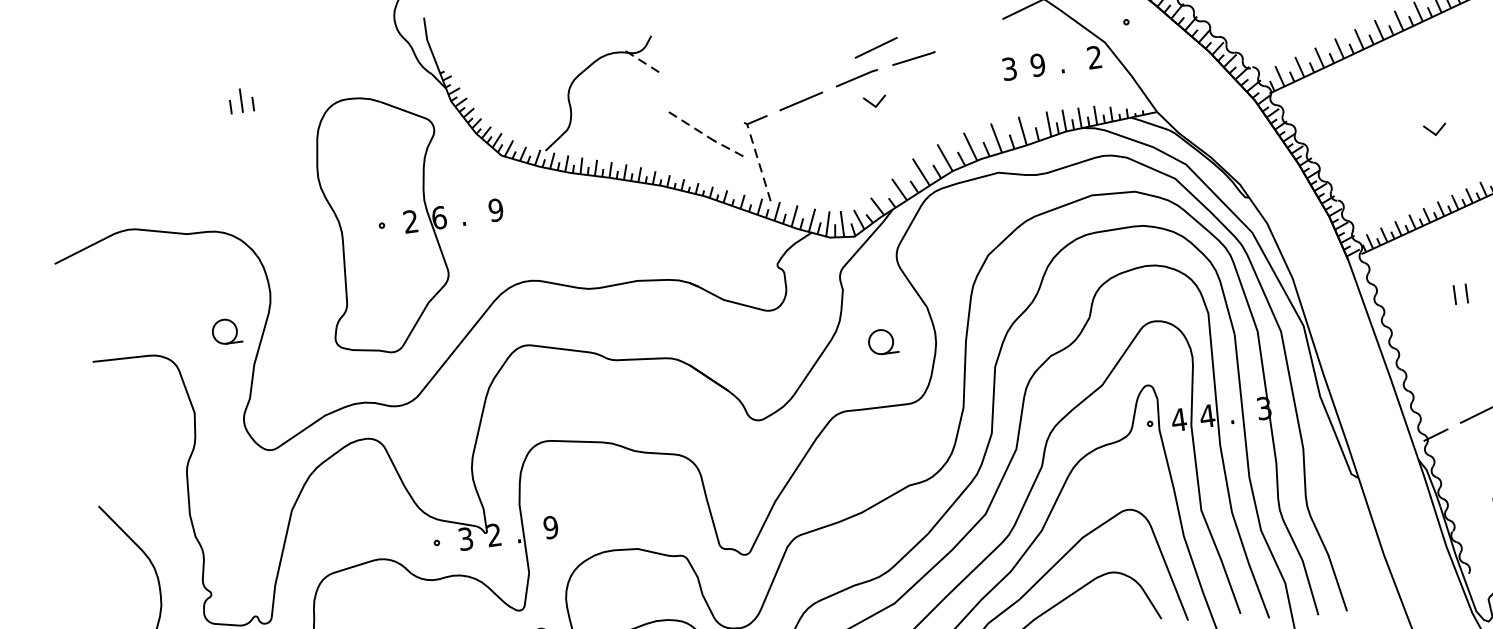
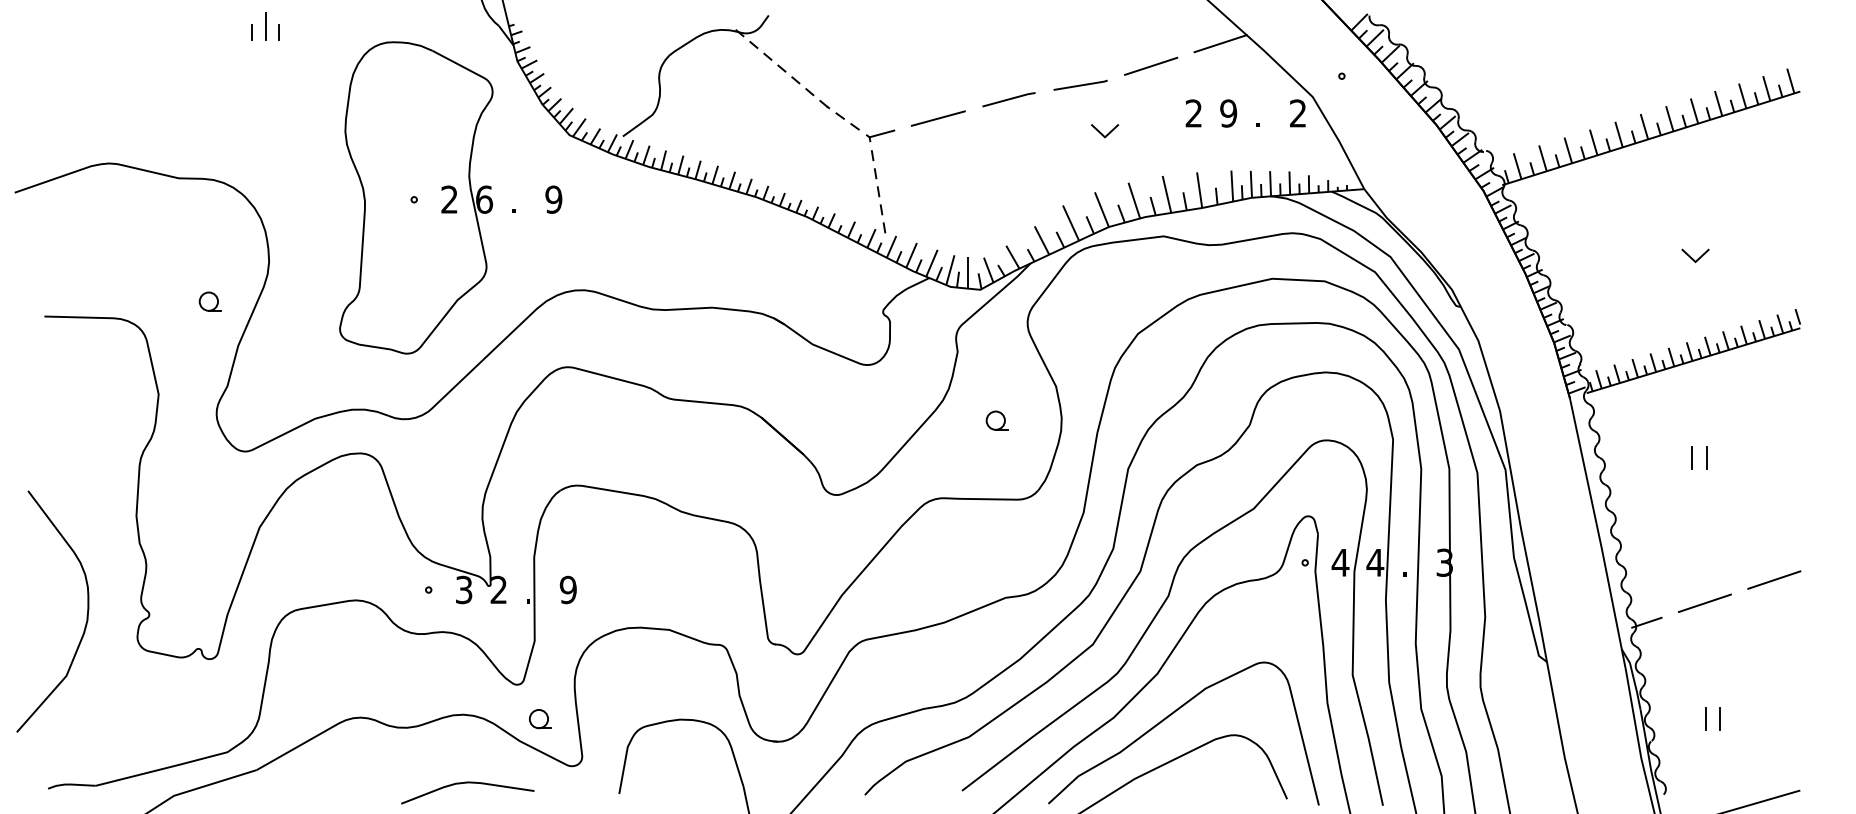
line: (876, 47) -> (1151, 65), moved
text: (1009, 69) -> (1193, 113), 3 -> 2
line: (877, 103) -> (1107, 133), moved
part: (706, 134) -> (818, 97), moved
part: (225, 331) -> (209, 301), size x0.62
part: (882, 341) -> (996, 420), size x0.62

